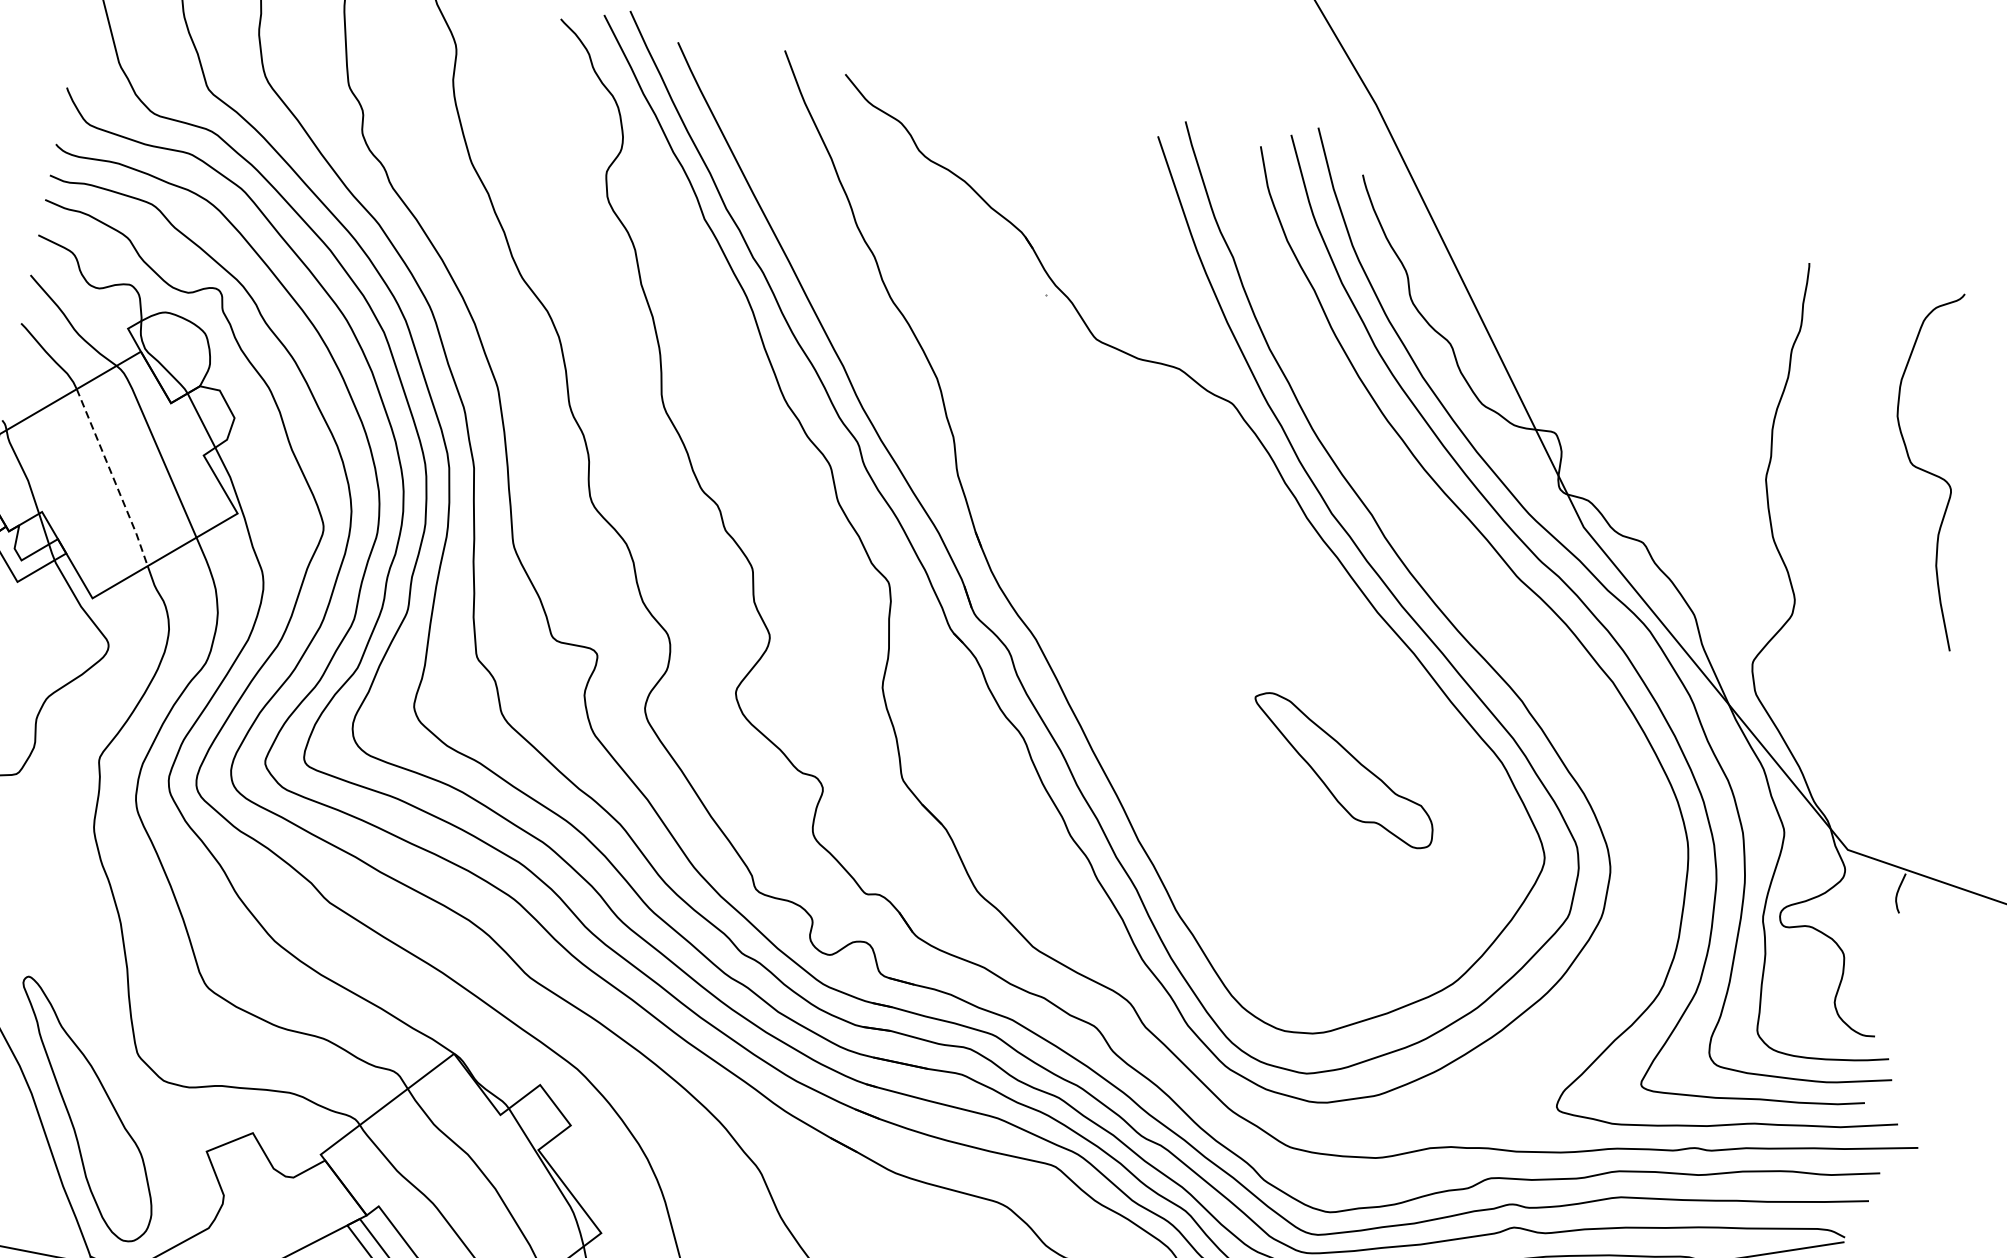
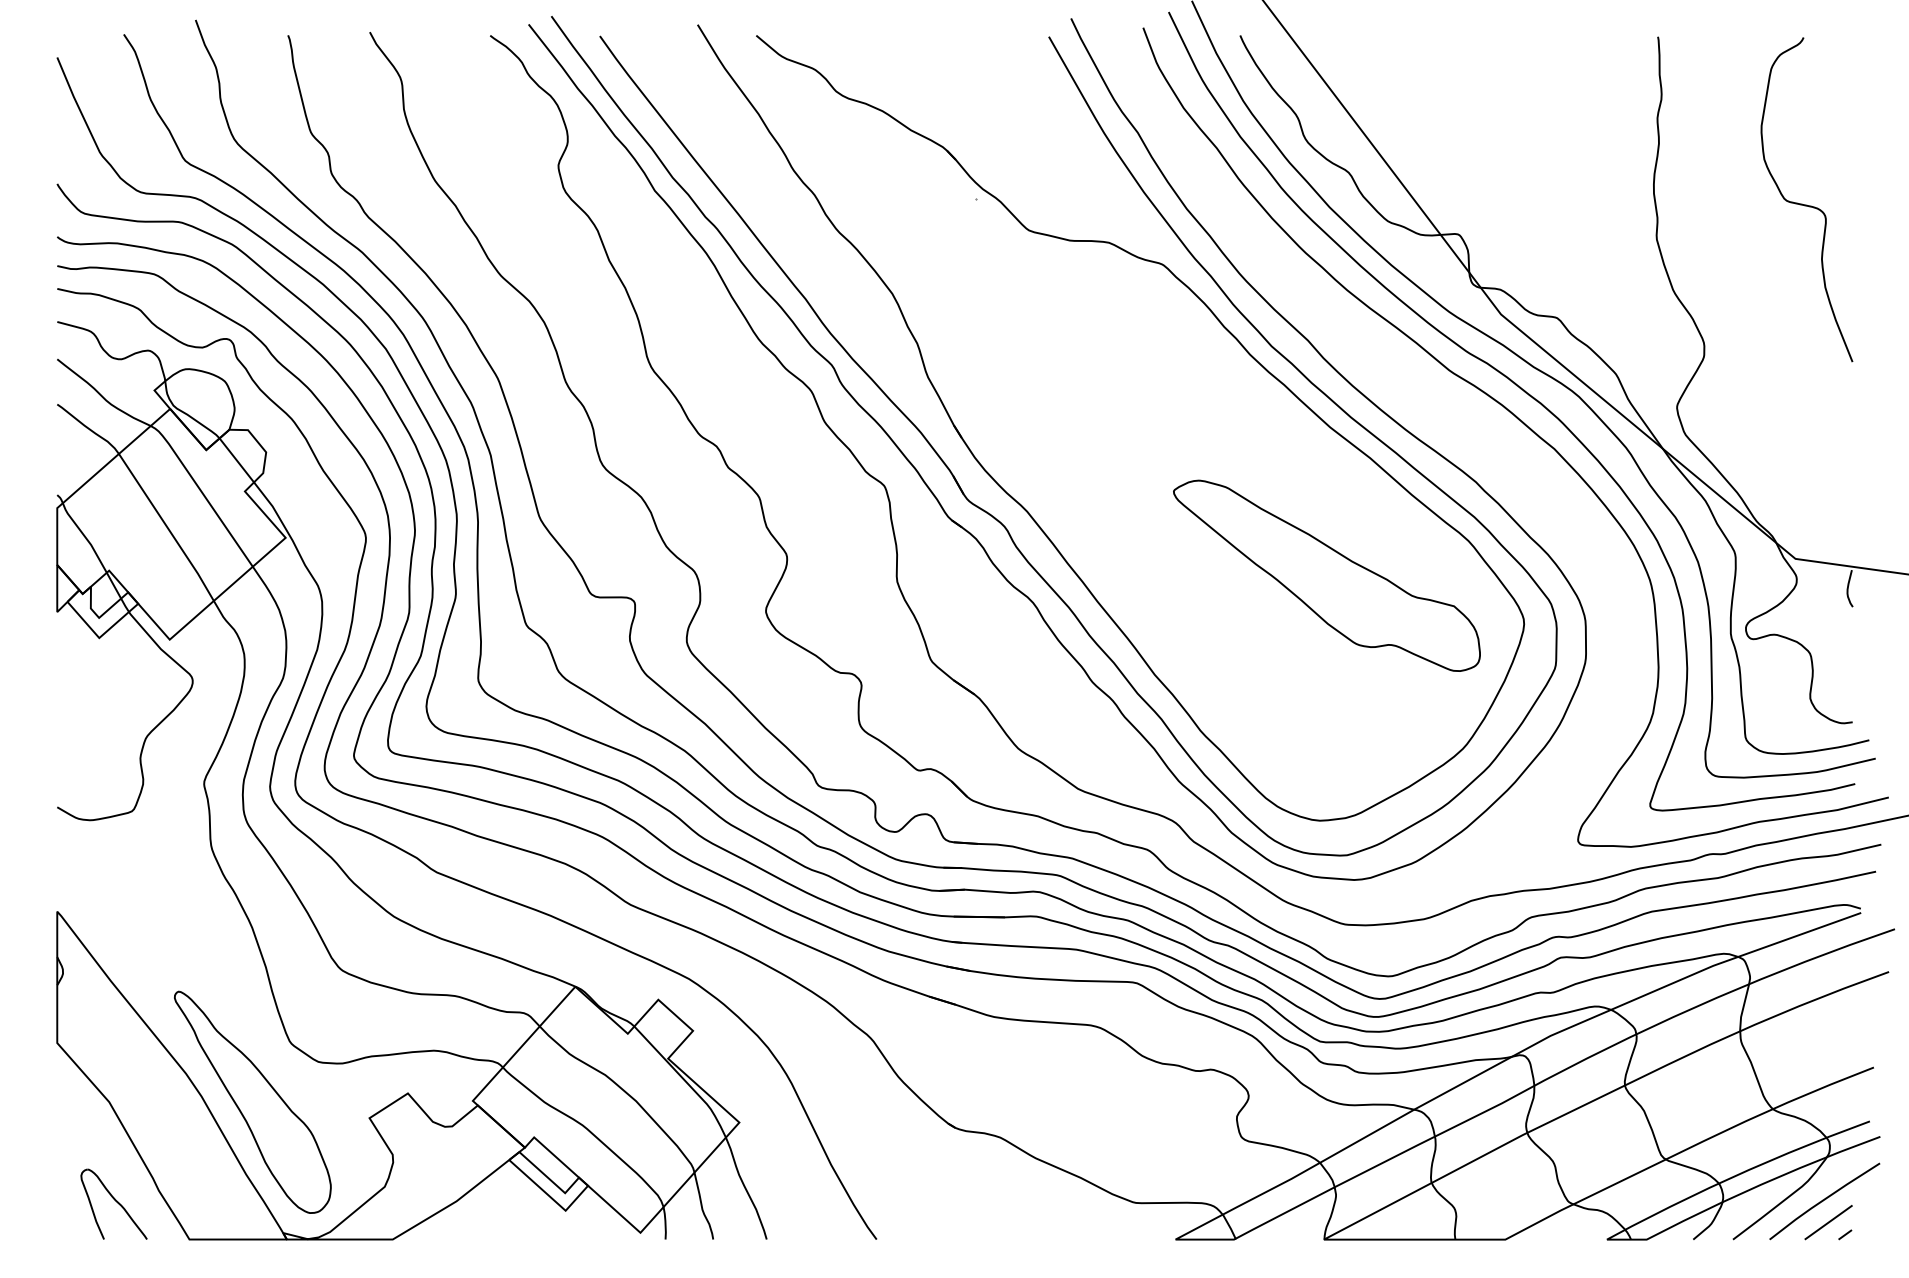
line: (113, 478) -> (167, 528), dashed -> solid
part: (1342, 770) -> (1326, 575), size x1.67

